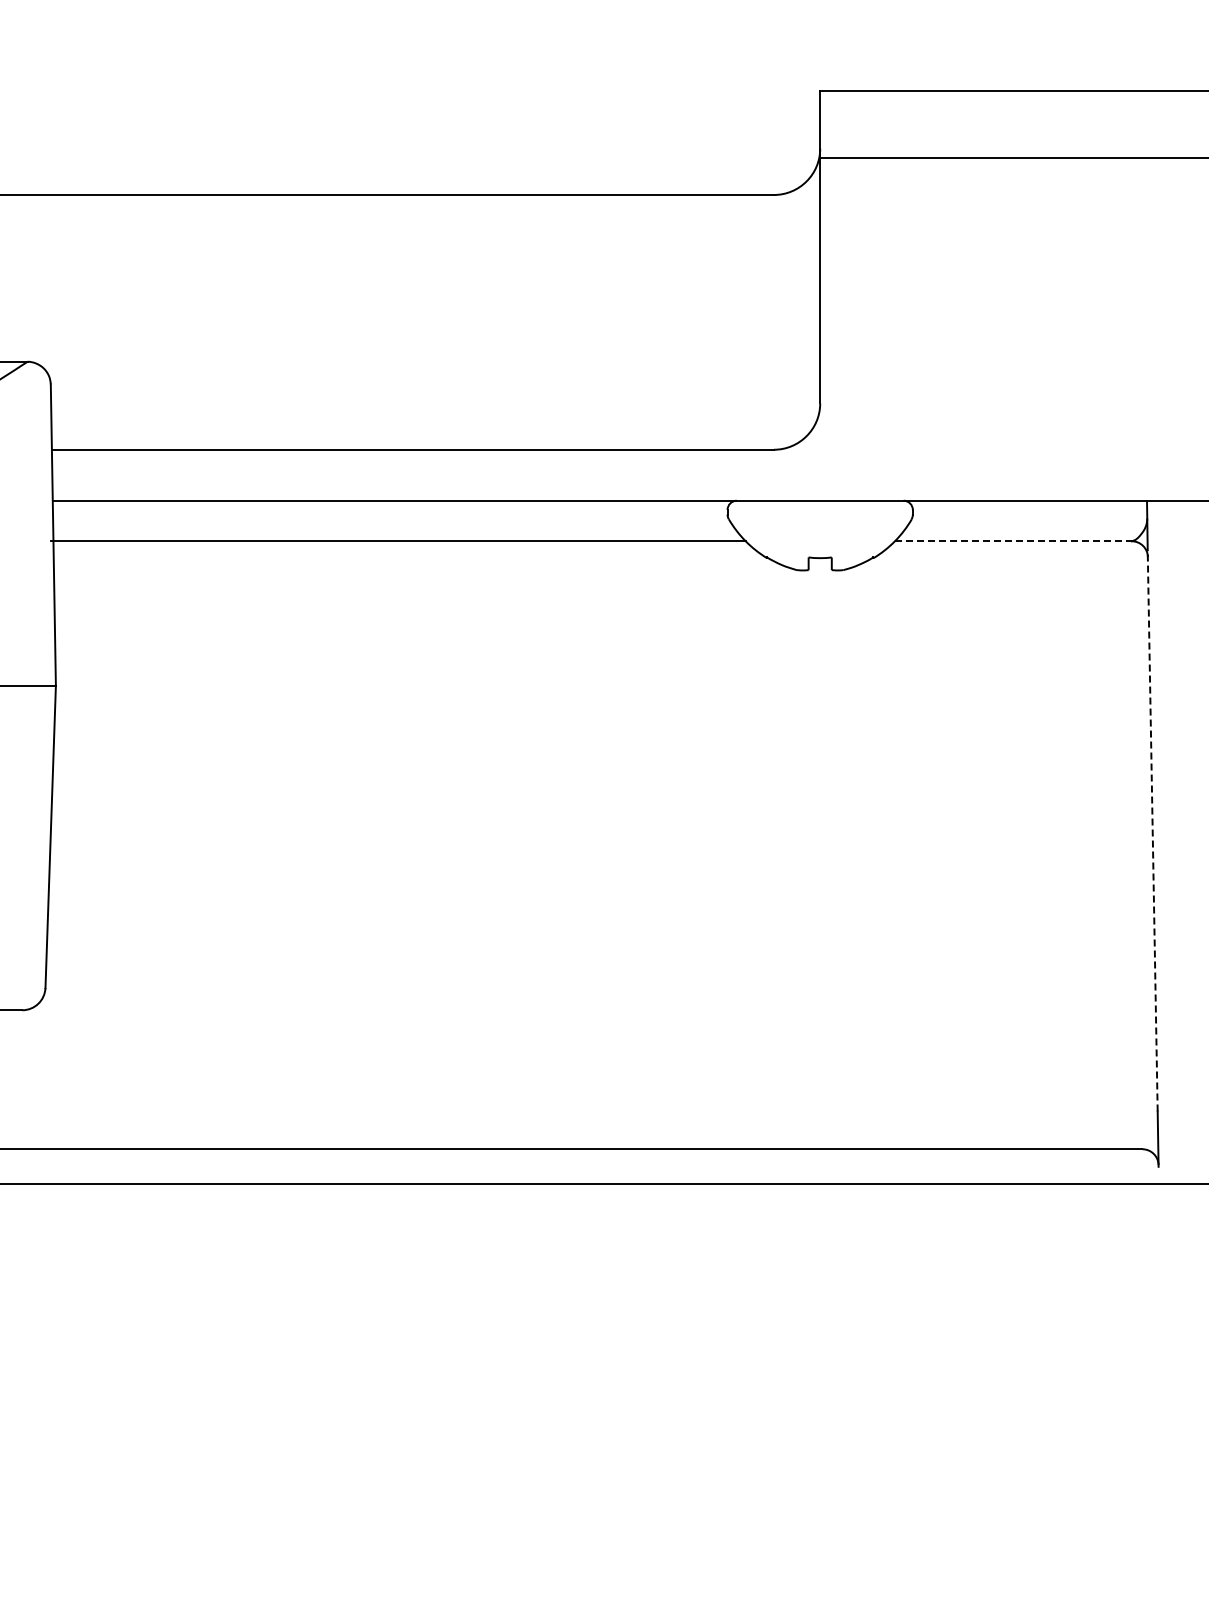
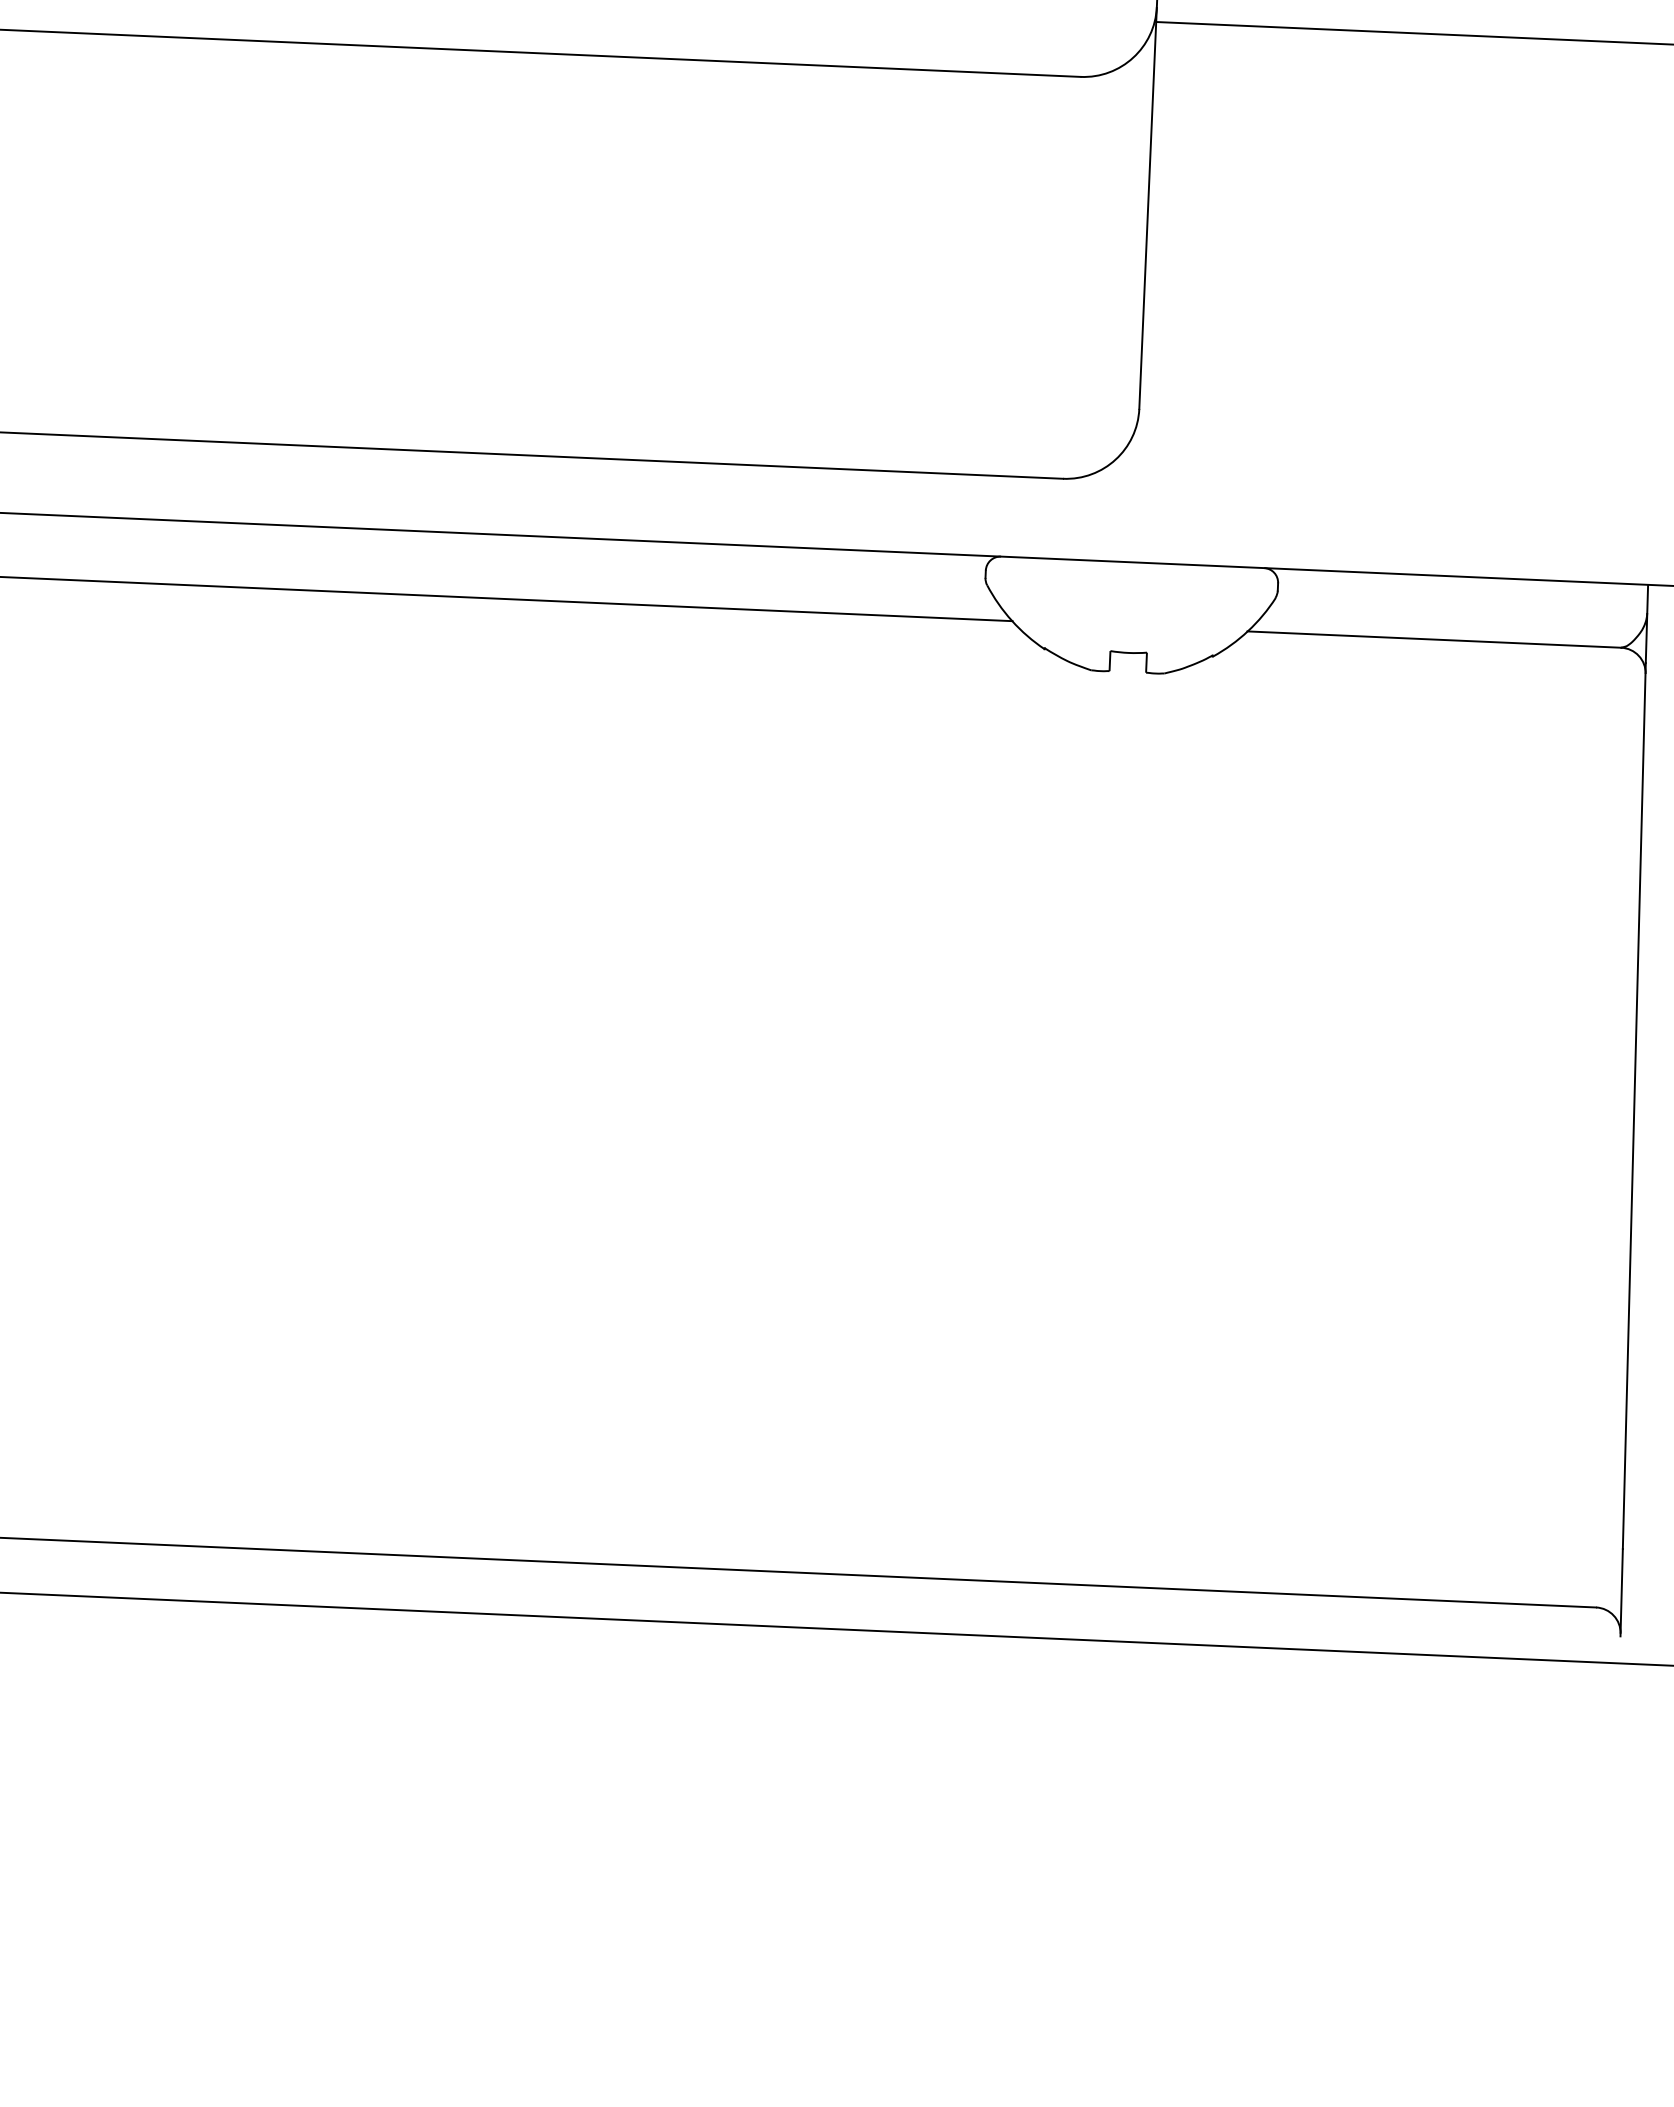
line: (1013, 541) -> (1434, 639), dashed -> solid
line: (1152, 830) -> (1634, 1105), dashed -> solid

